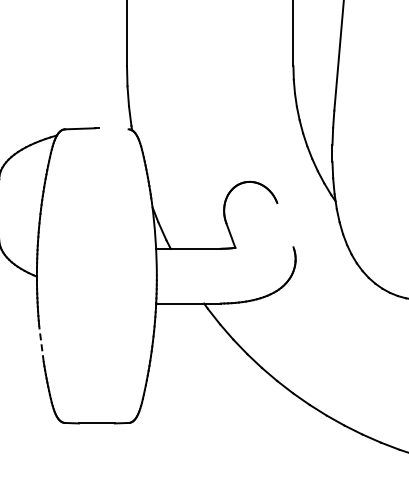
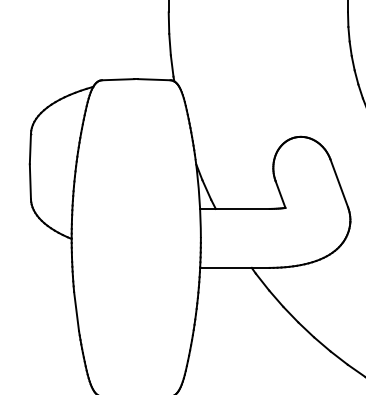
line: (113, 128) -> (154, 79), added
line: (285, 225) -> (339, 183), added
line: (41, 343) -> (76, 310), dashed -> solid

